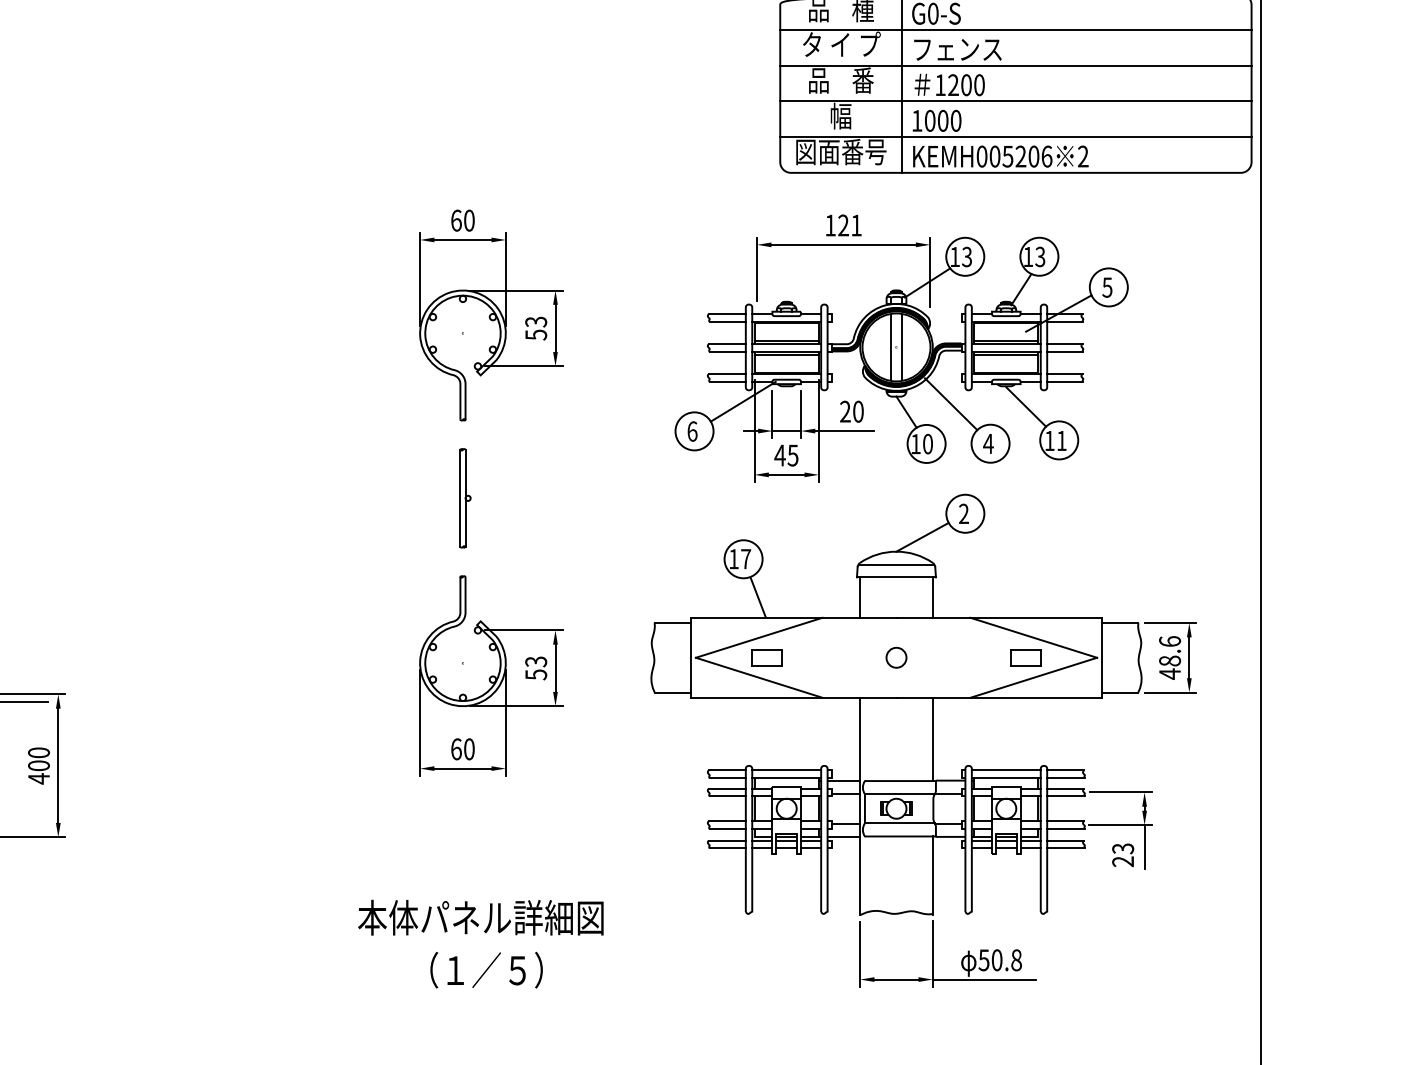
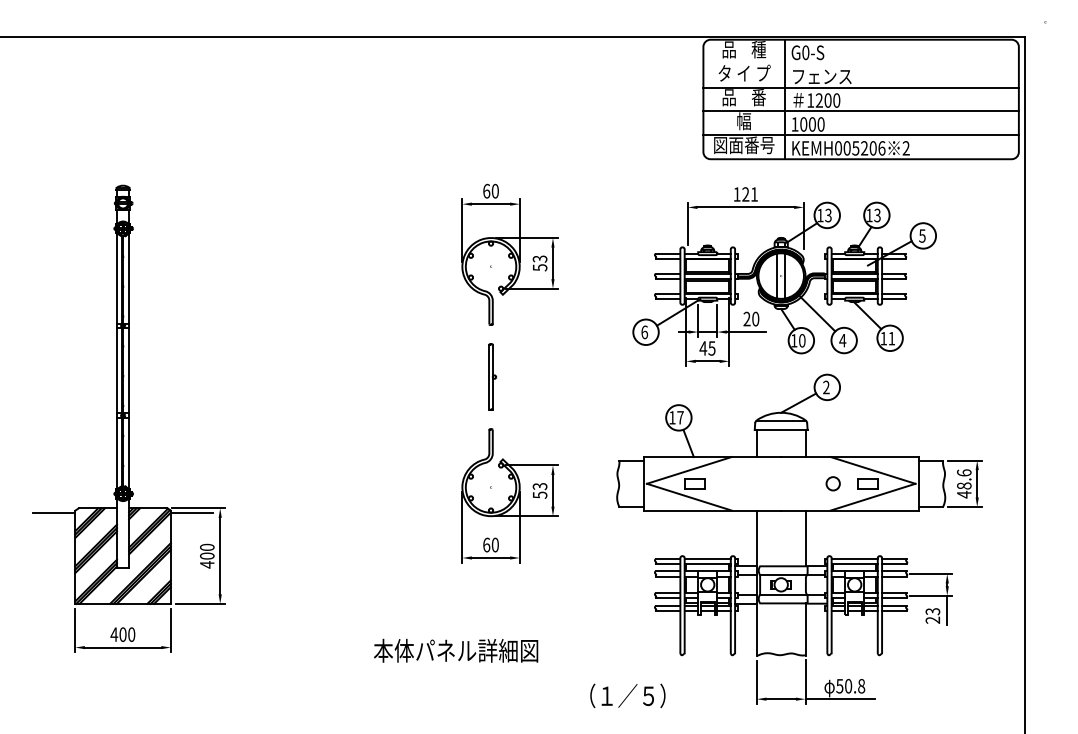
line: (1014, 29) -> (860, 63), removed
circle: (895, 657) -> (832, 483), moved
text: (481, 917) -> (456, 650), moved
text: (486, 969) -> (627, 695), moved

